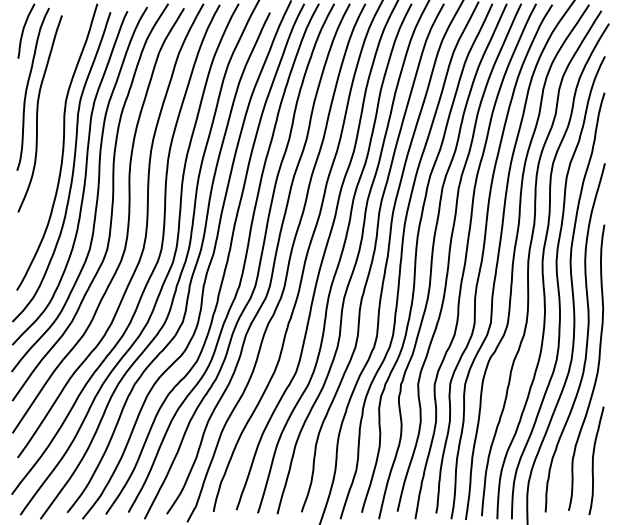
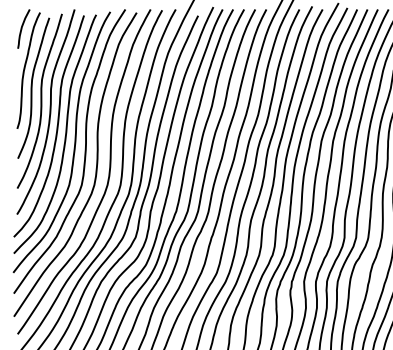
curve: (50, 131) -> (41, 100), added

